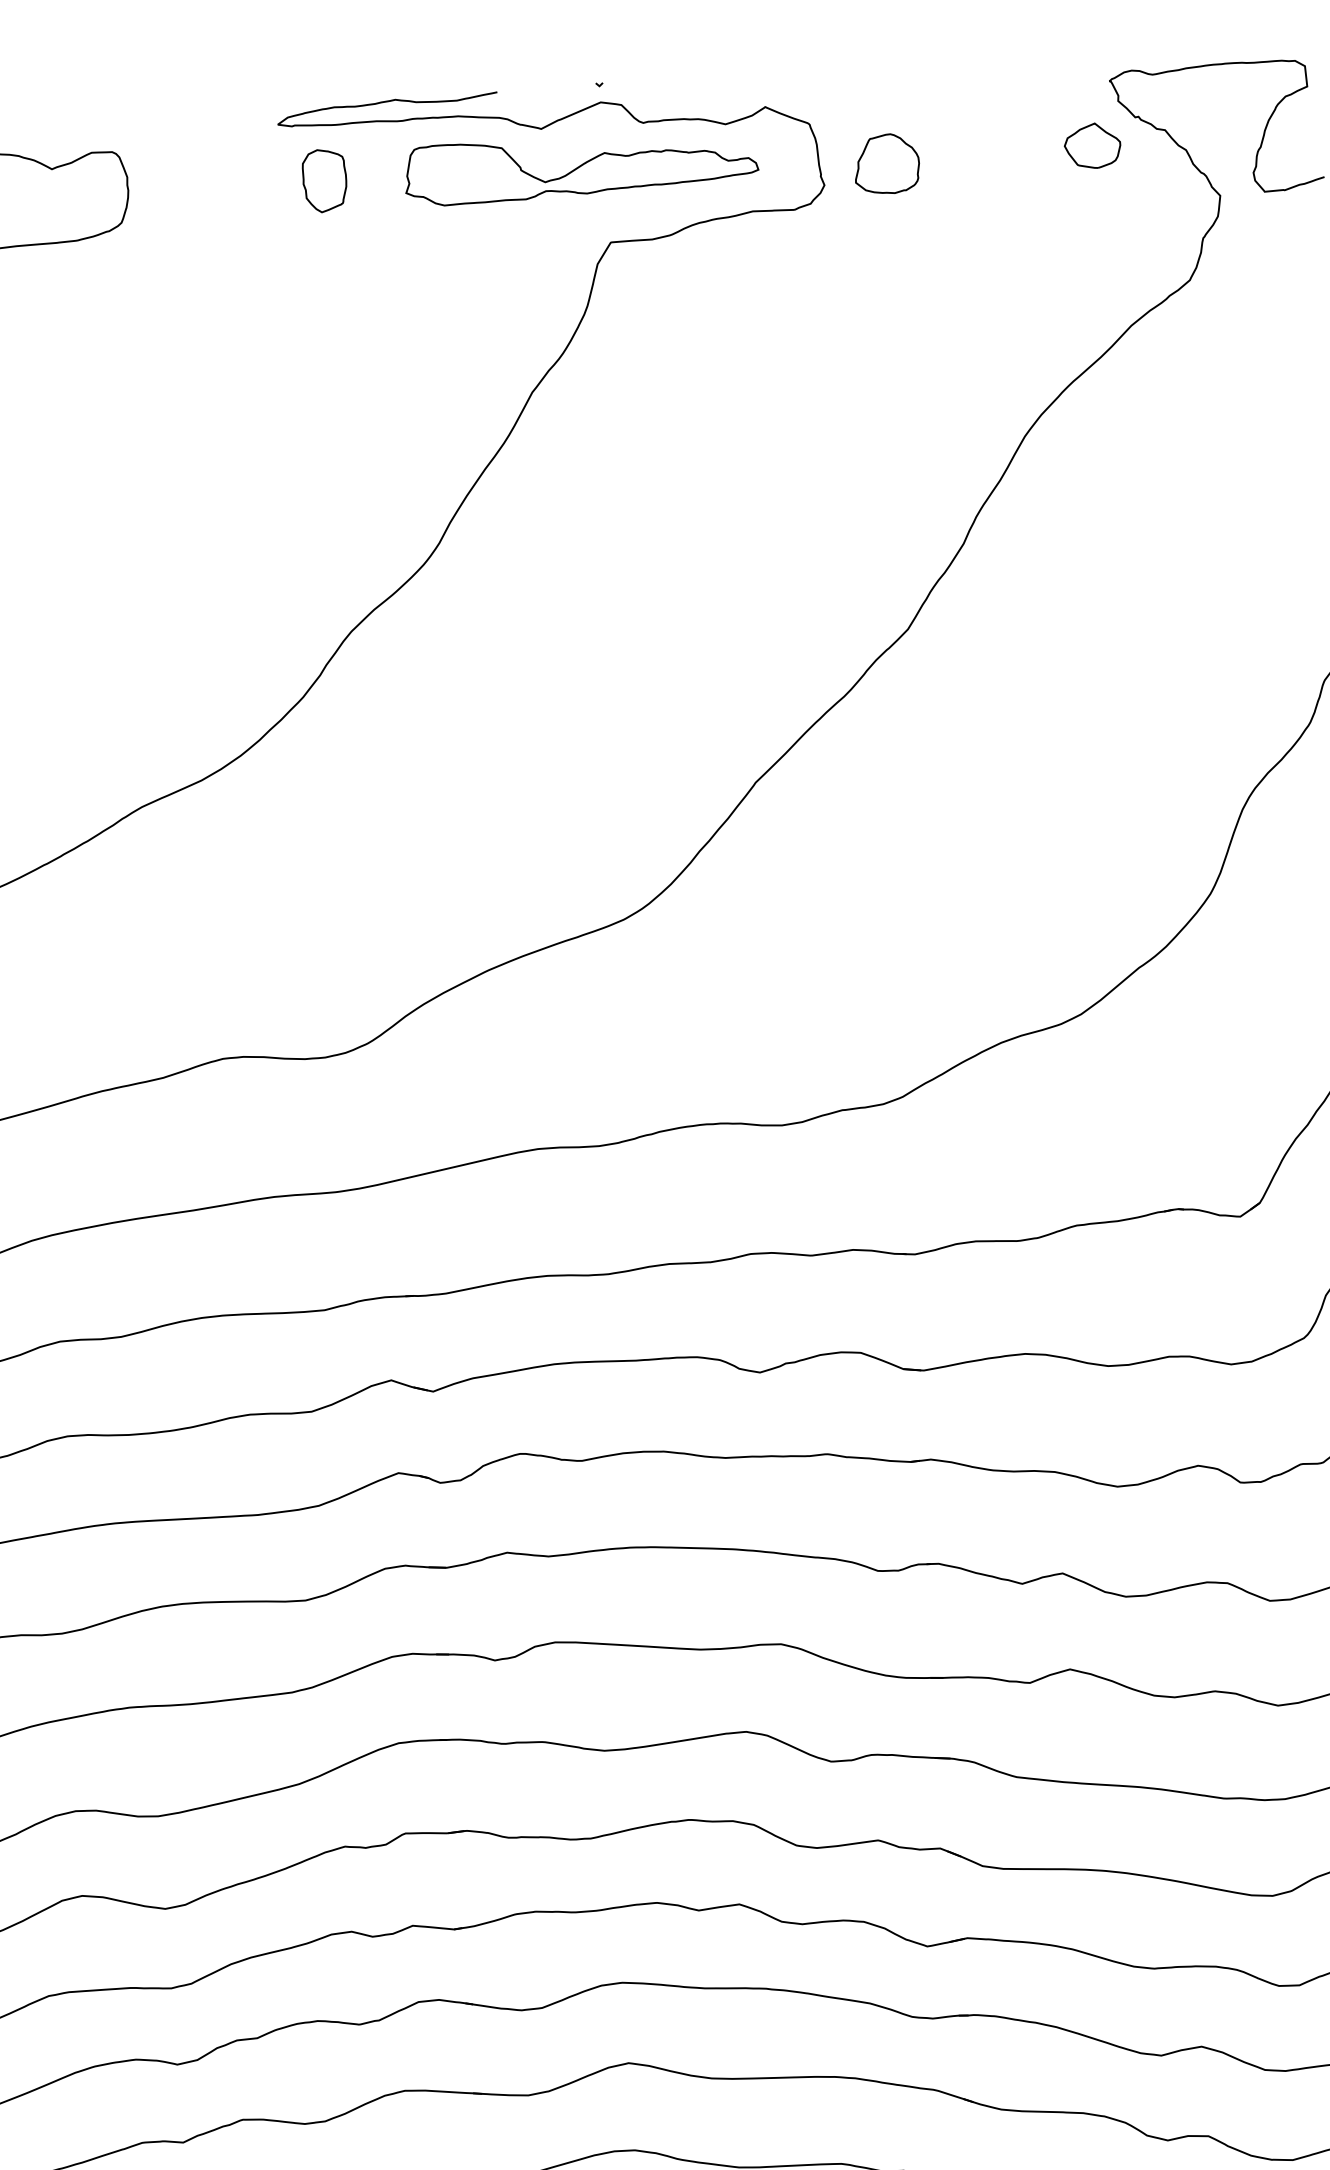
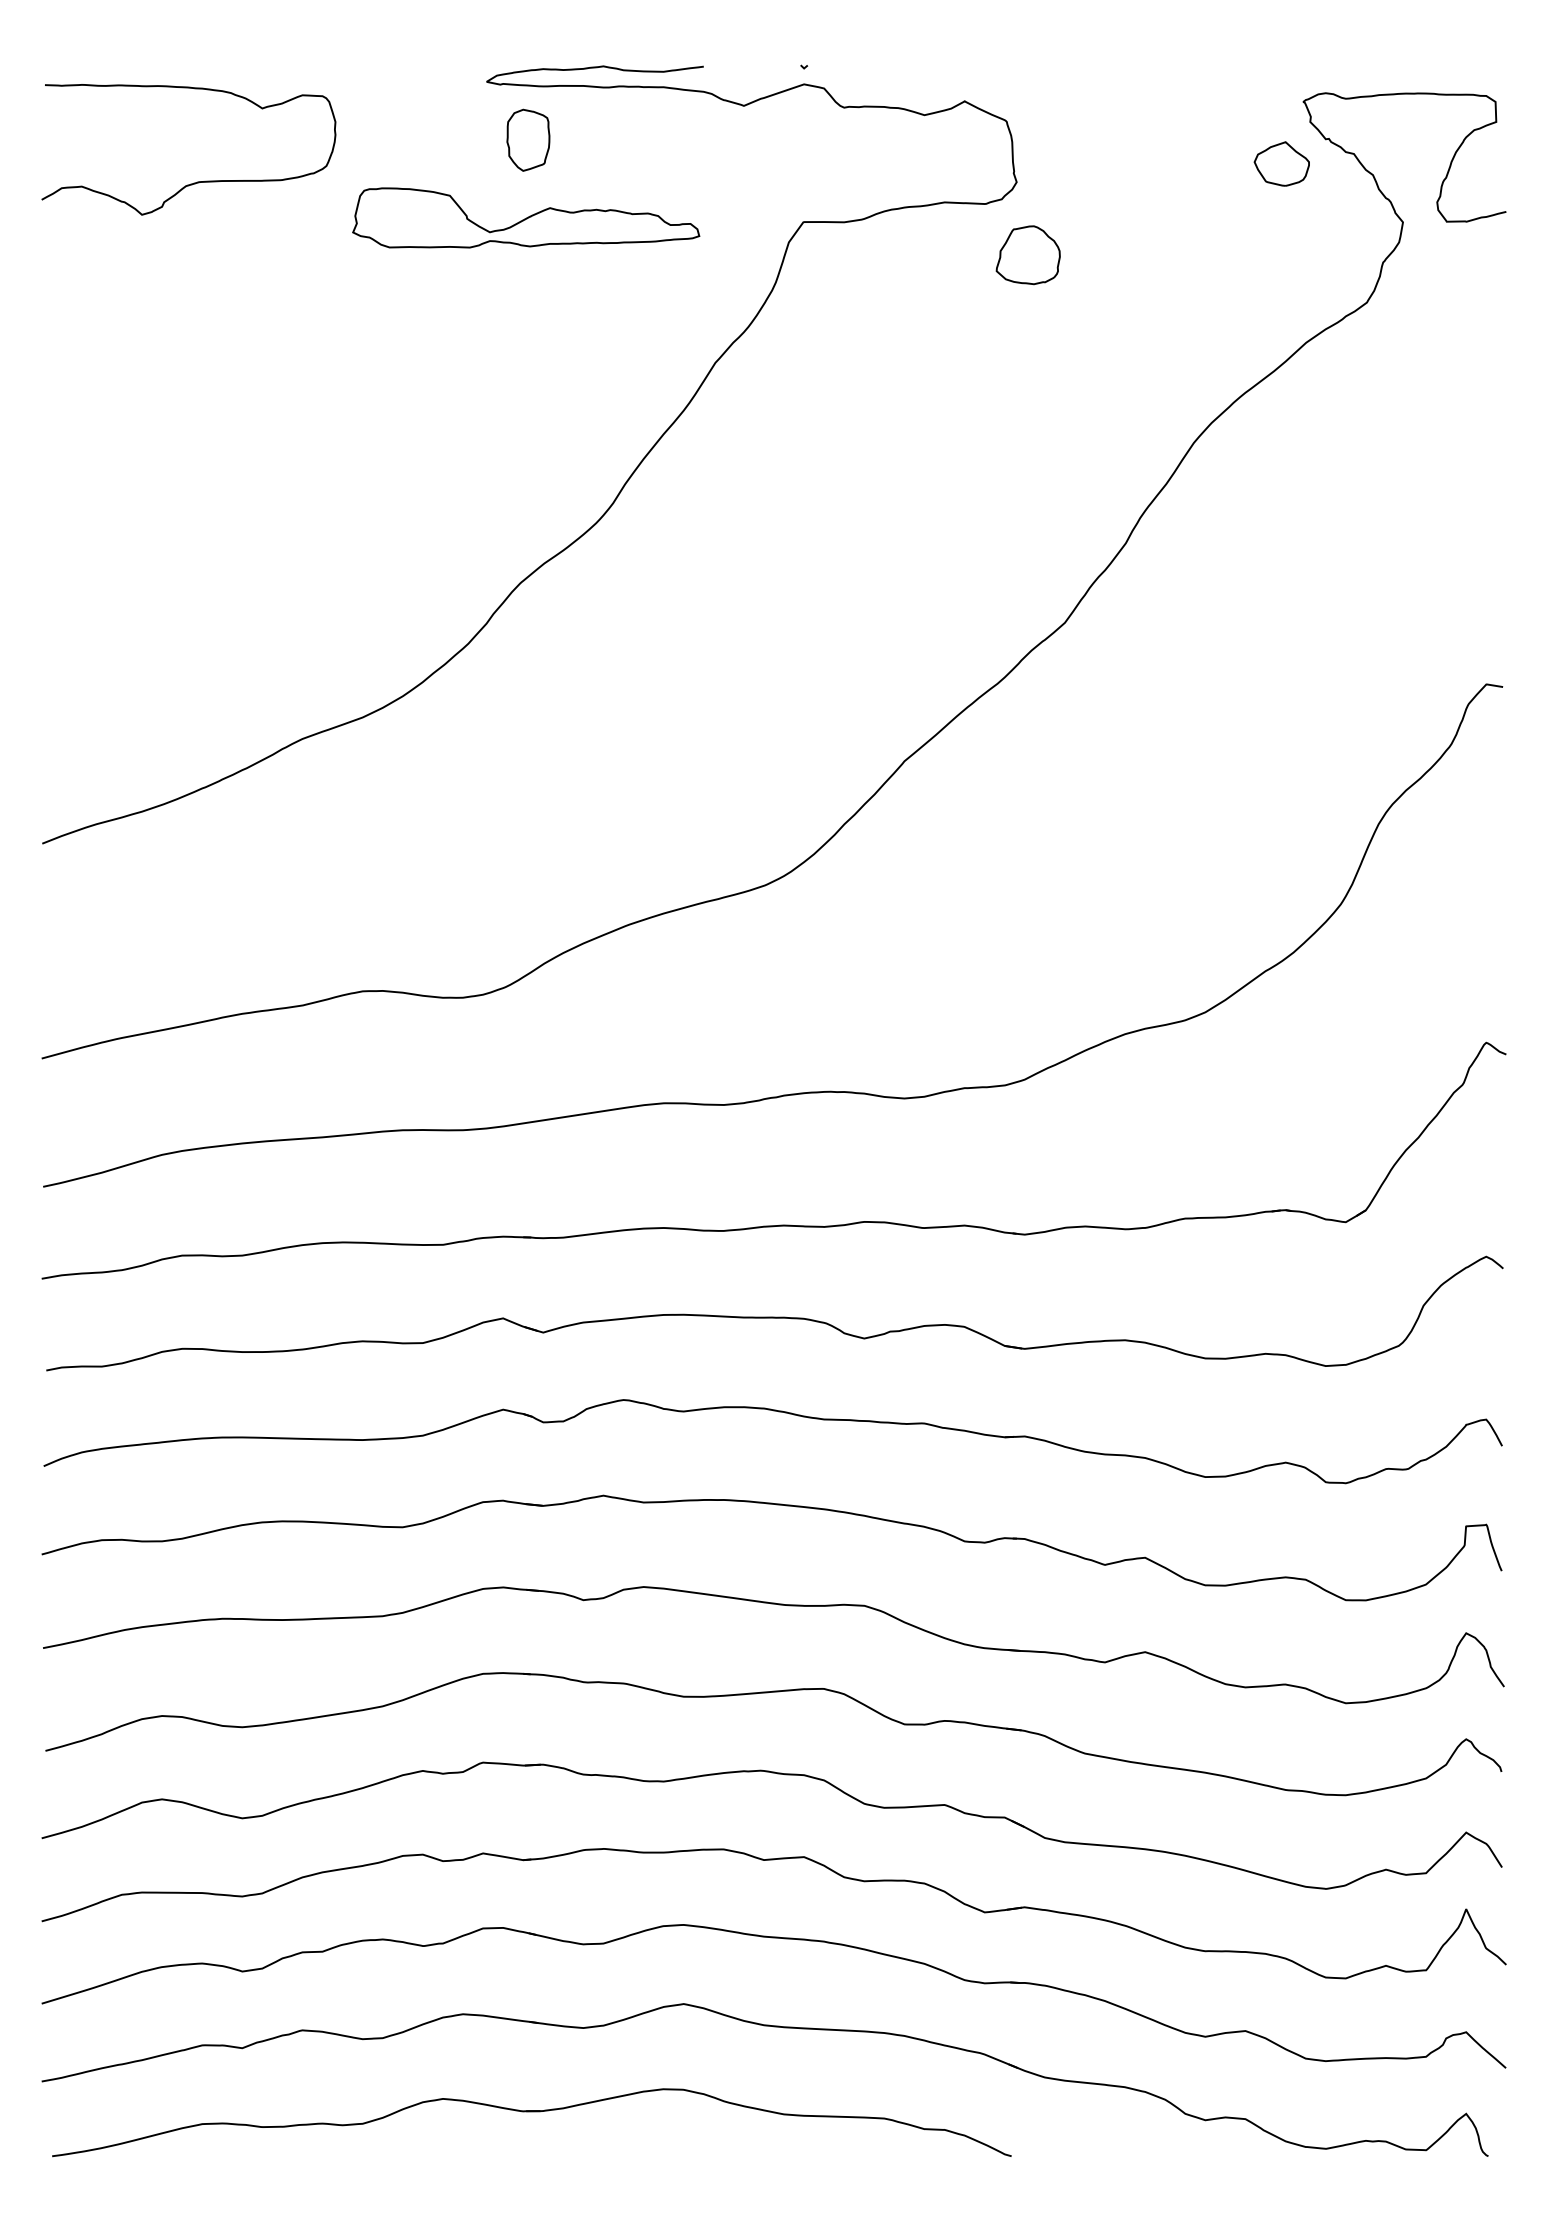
part: (581, 164) -> (526, 217), moved
part: (886, 164) -> (1027, 255), moved

